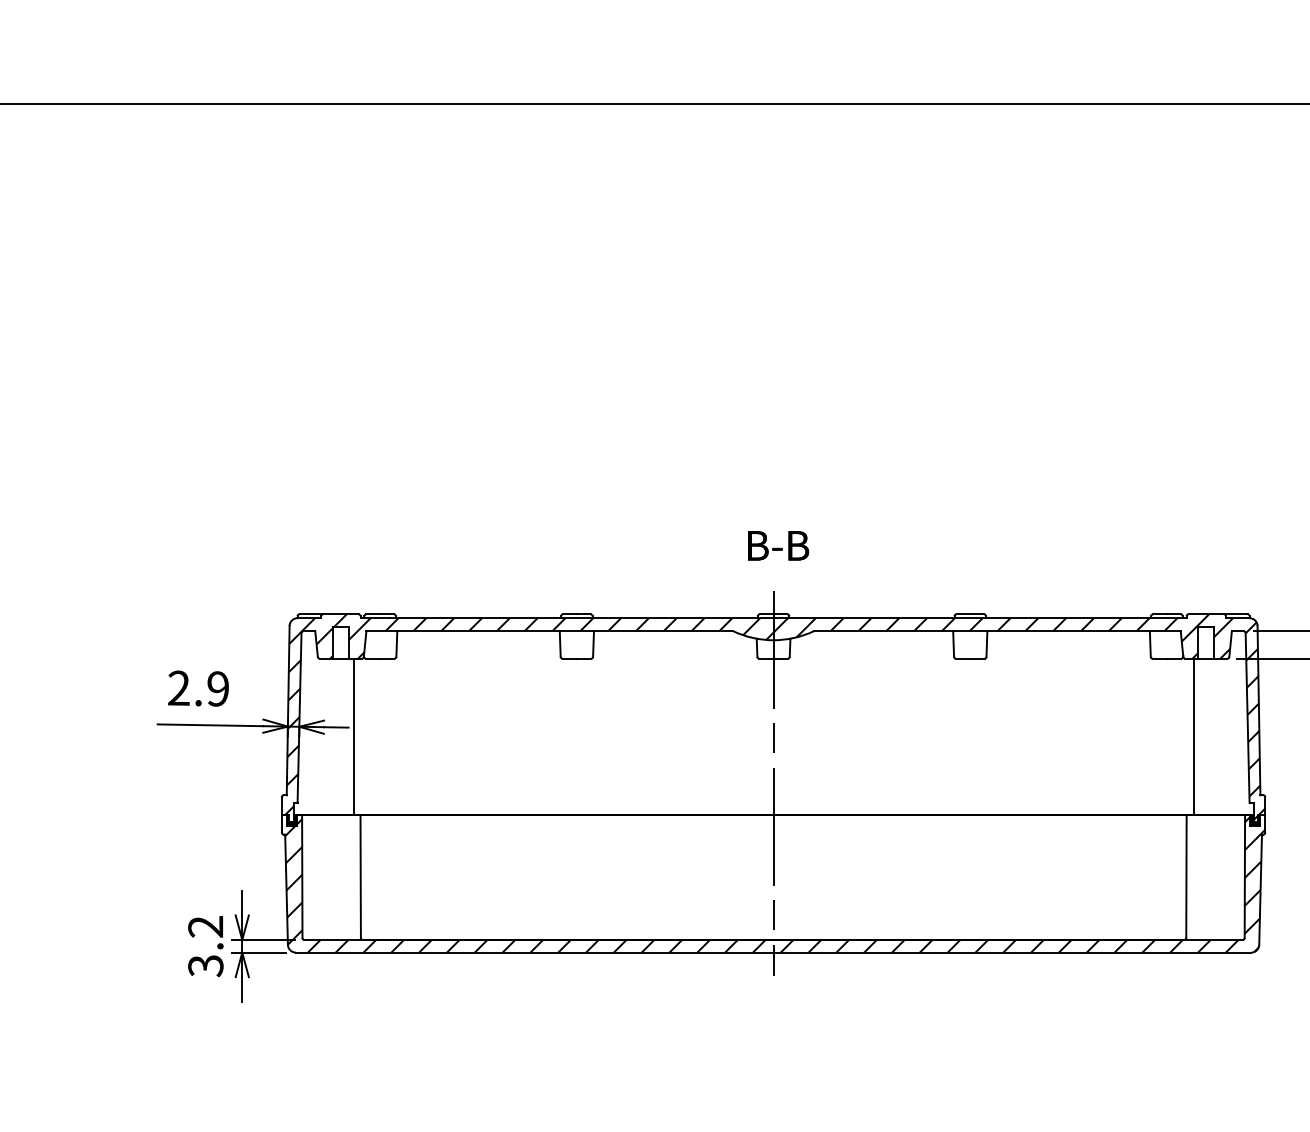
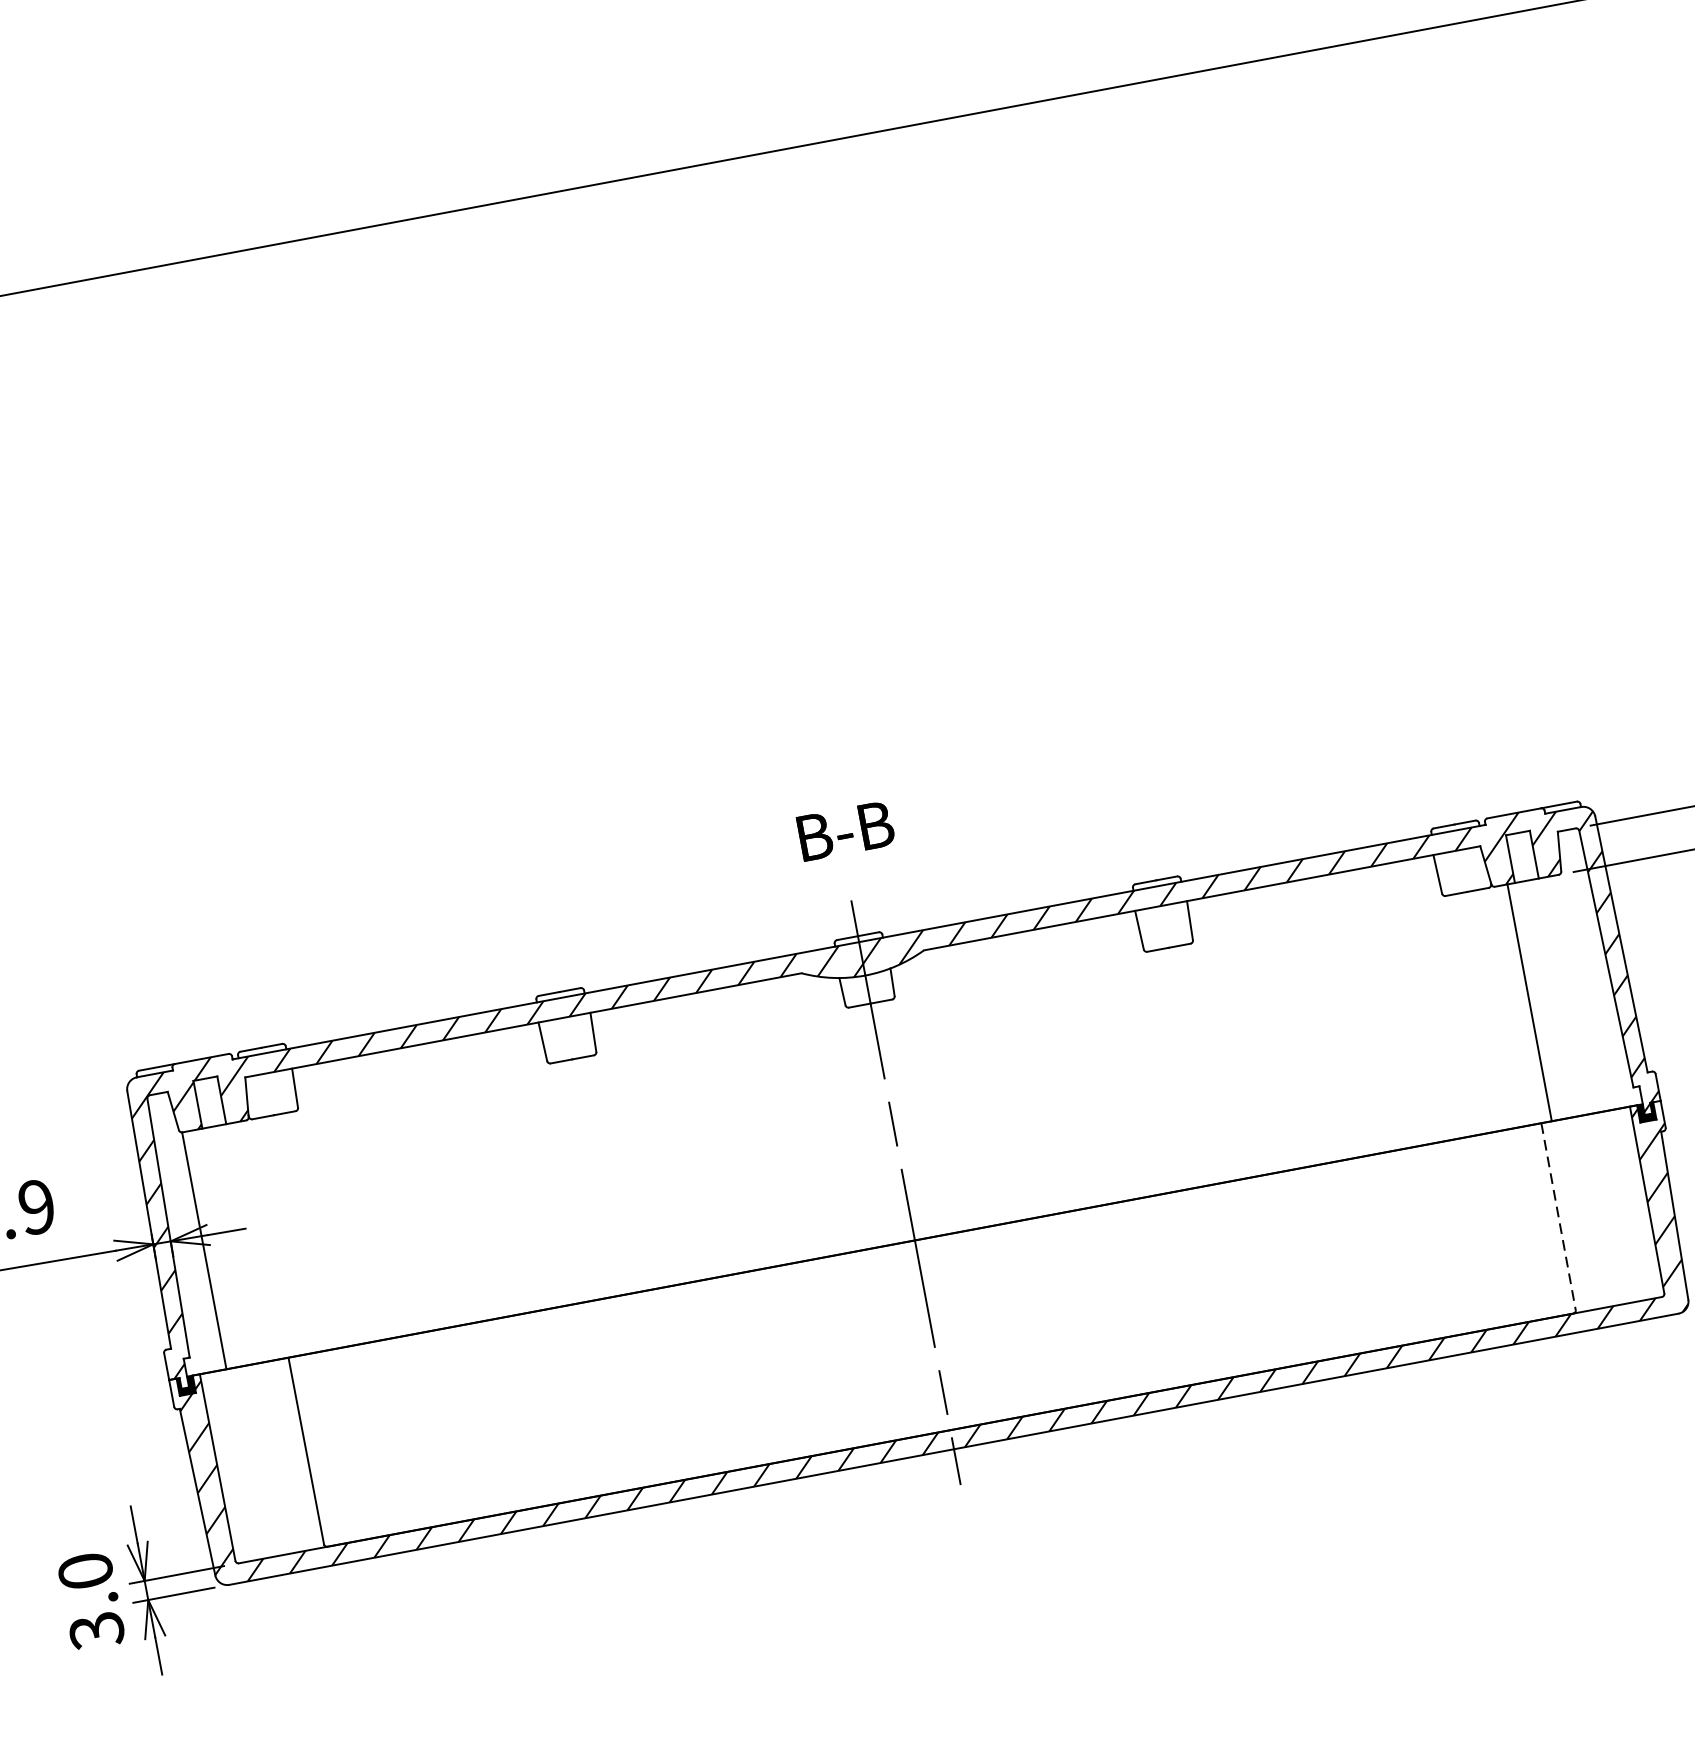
line: (353, 736) -> (204, 1250), moved
line: (1186, 876) -> (1558, 1216), solid -> dashed
text: (205, 926) -> (85, 1570), 3.2 -> 3.0

